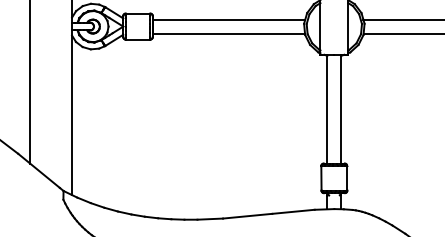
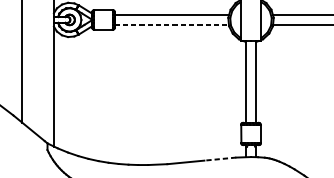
line: (229, 33) -> (172, 25), solid -> dashed
line: (292, 211) -> (219, 158), solid -> dashed

